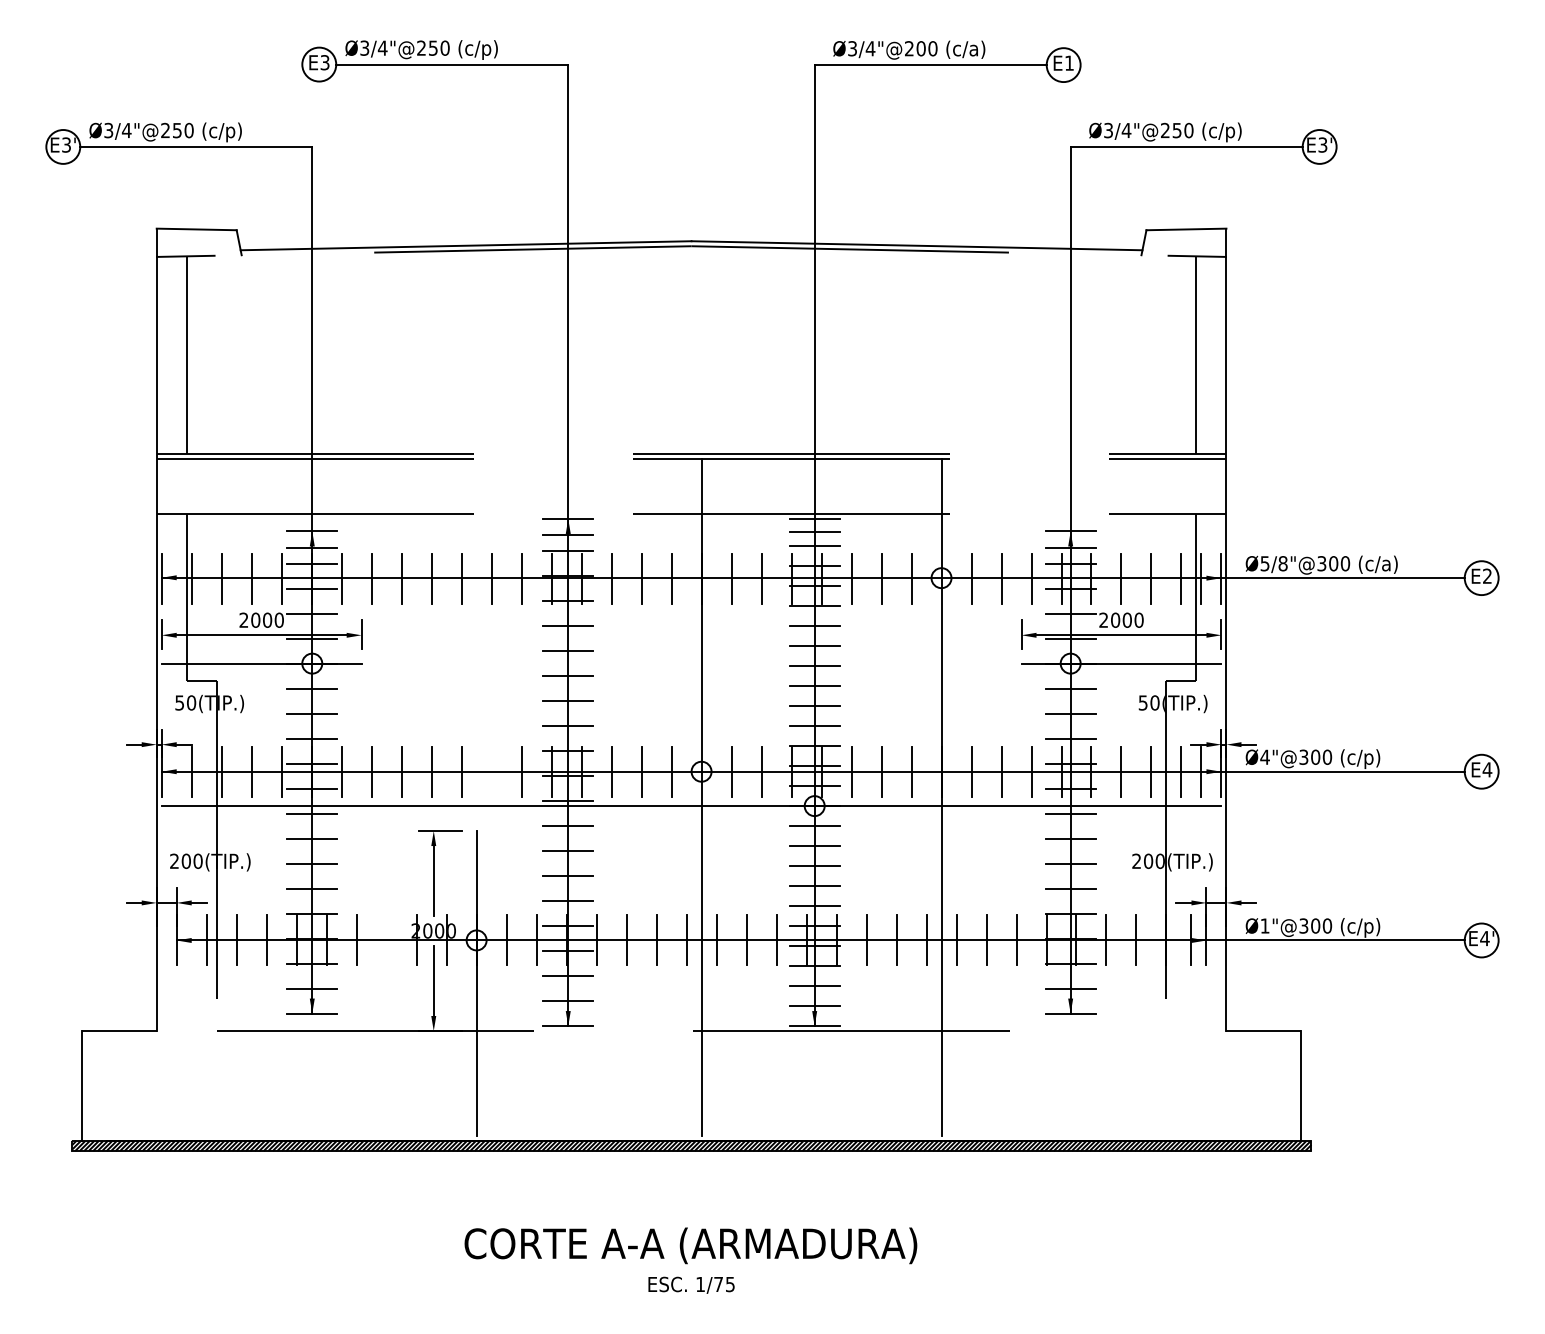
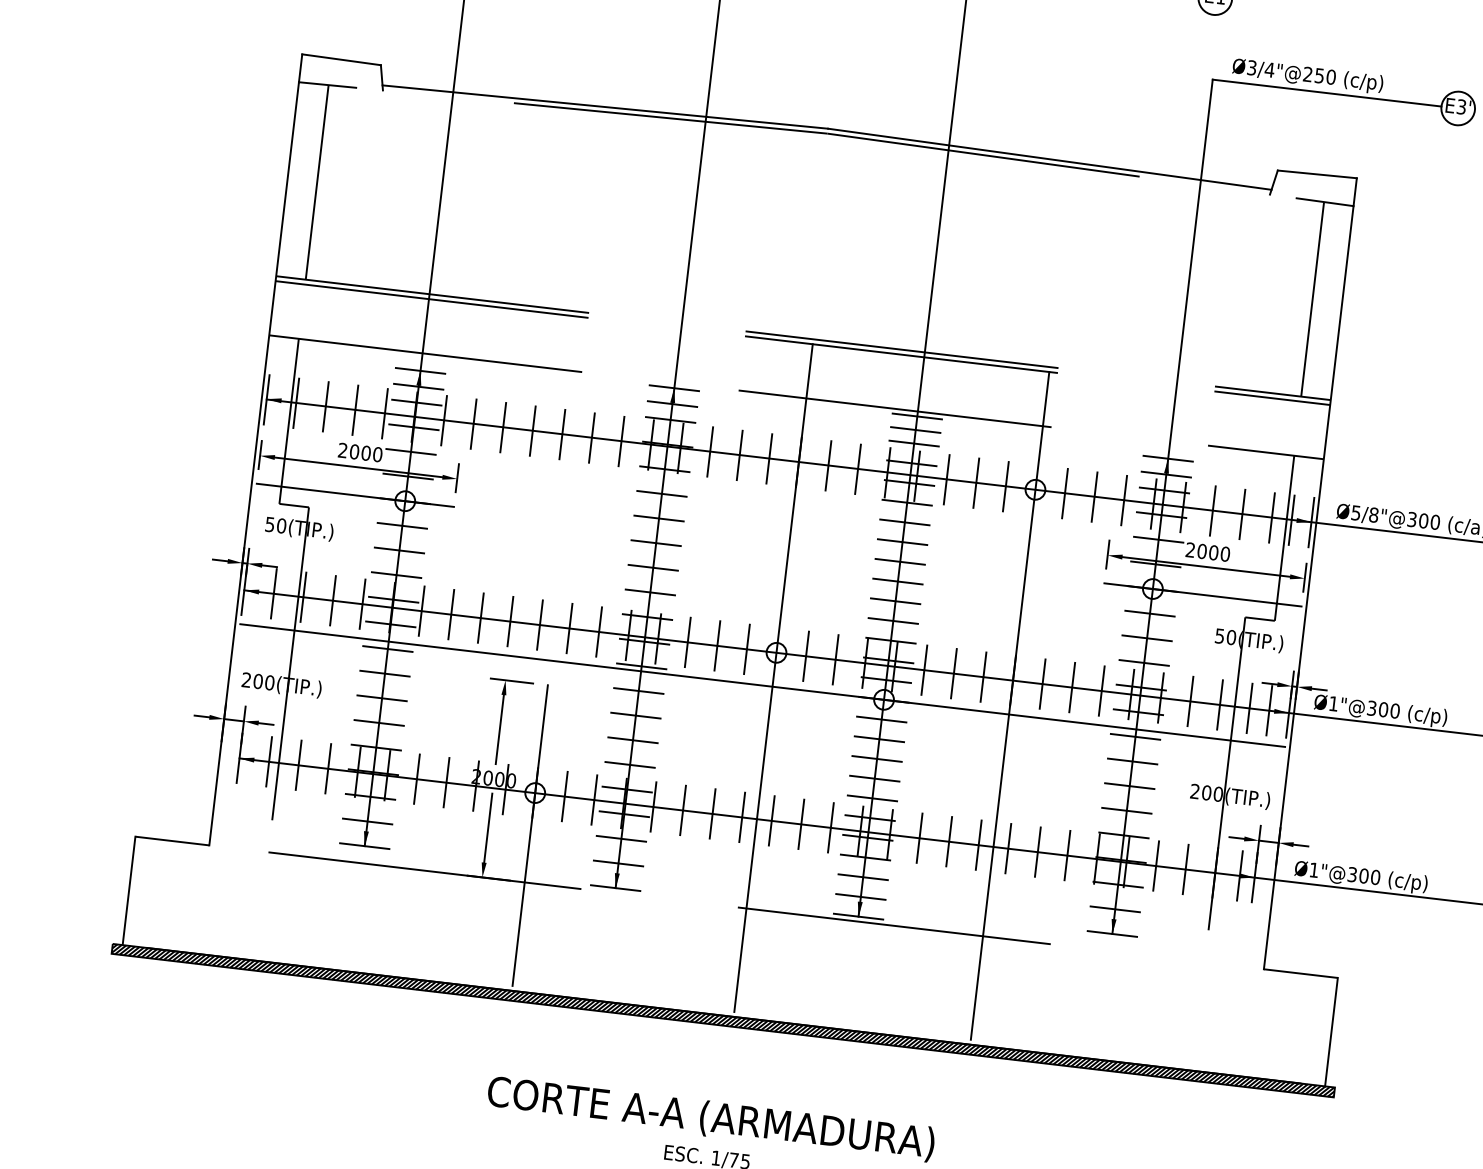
text: (1264, 756) -> (1333, 703), Ø4"@300 -> Ø1"@300
line: (491, 771) -> (569, 628), added
line: (386, 940) -> (446, 782), added

